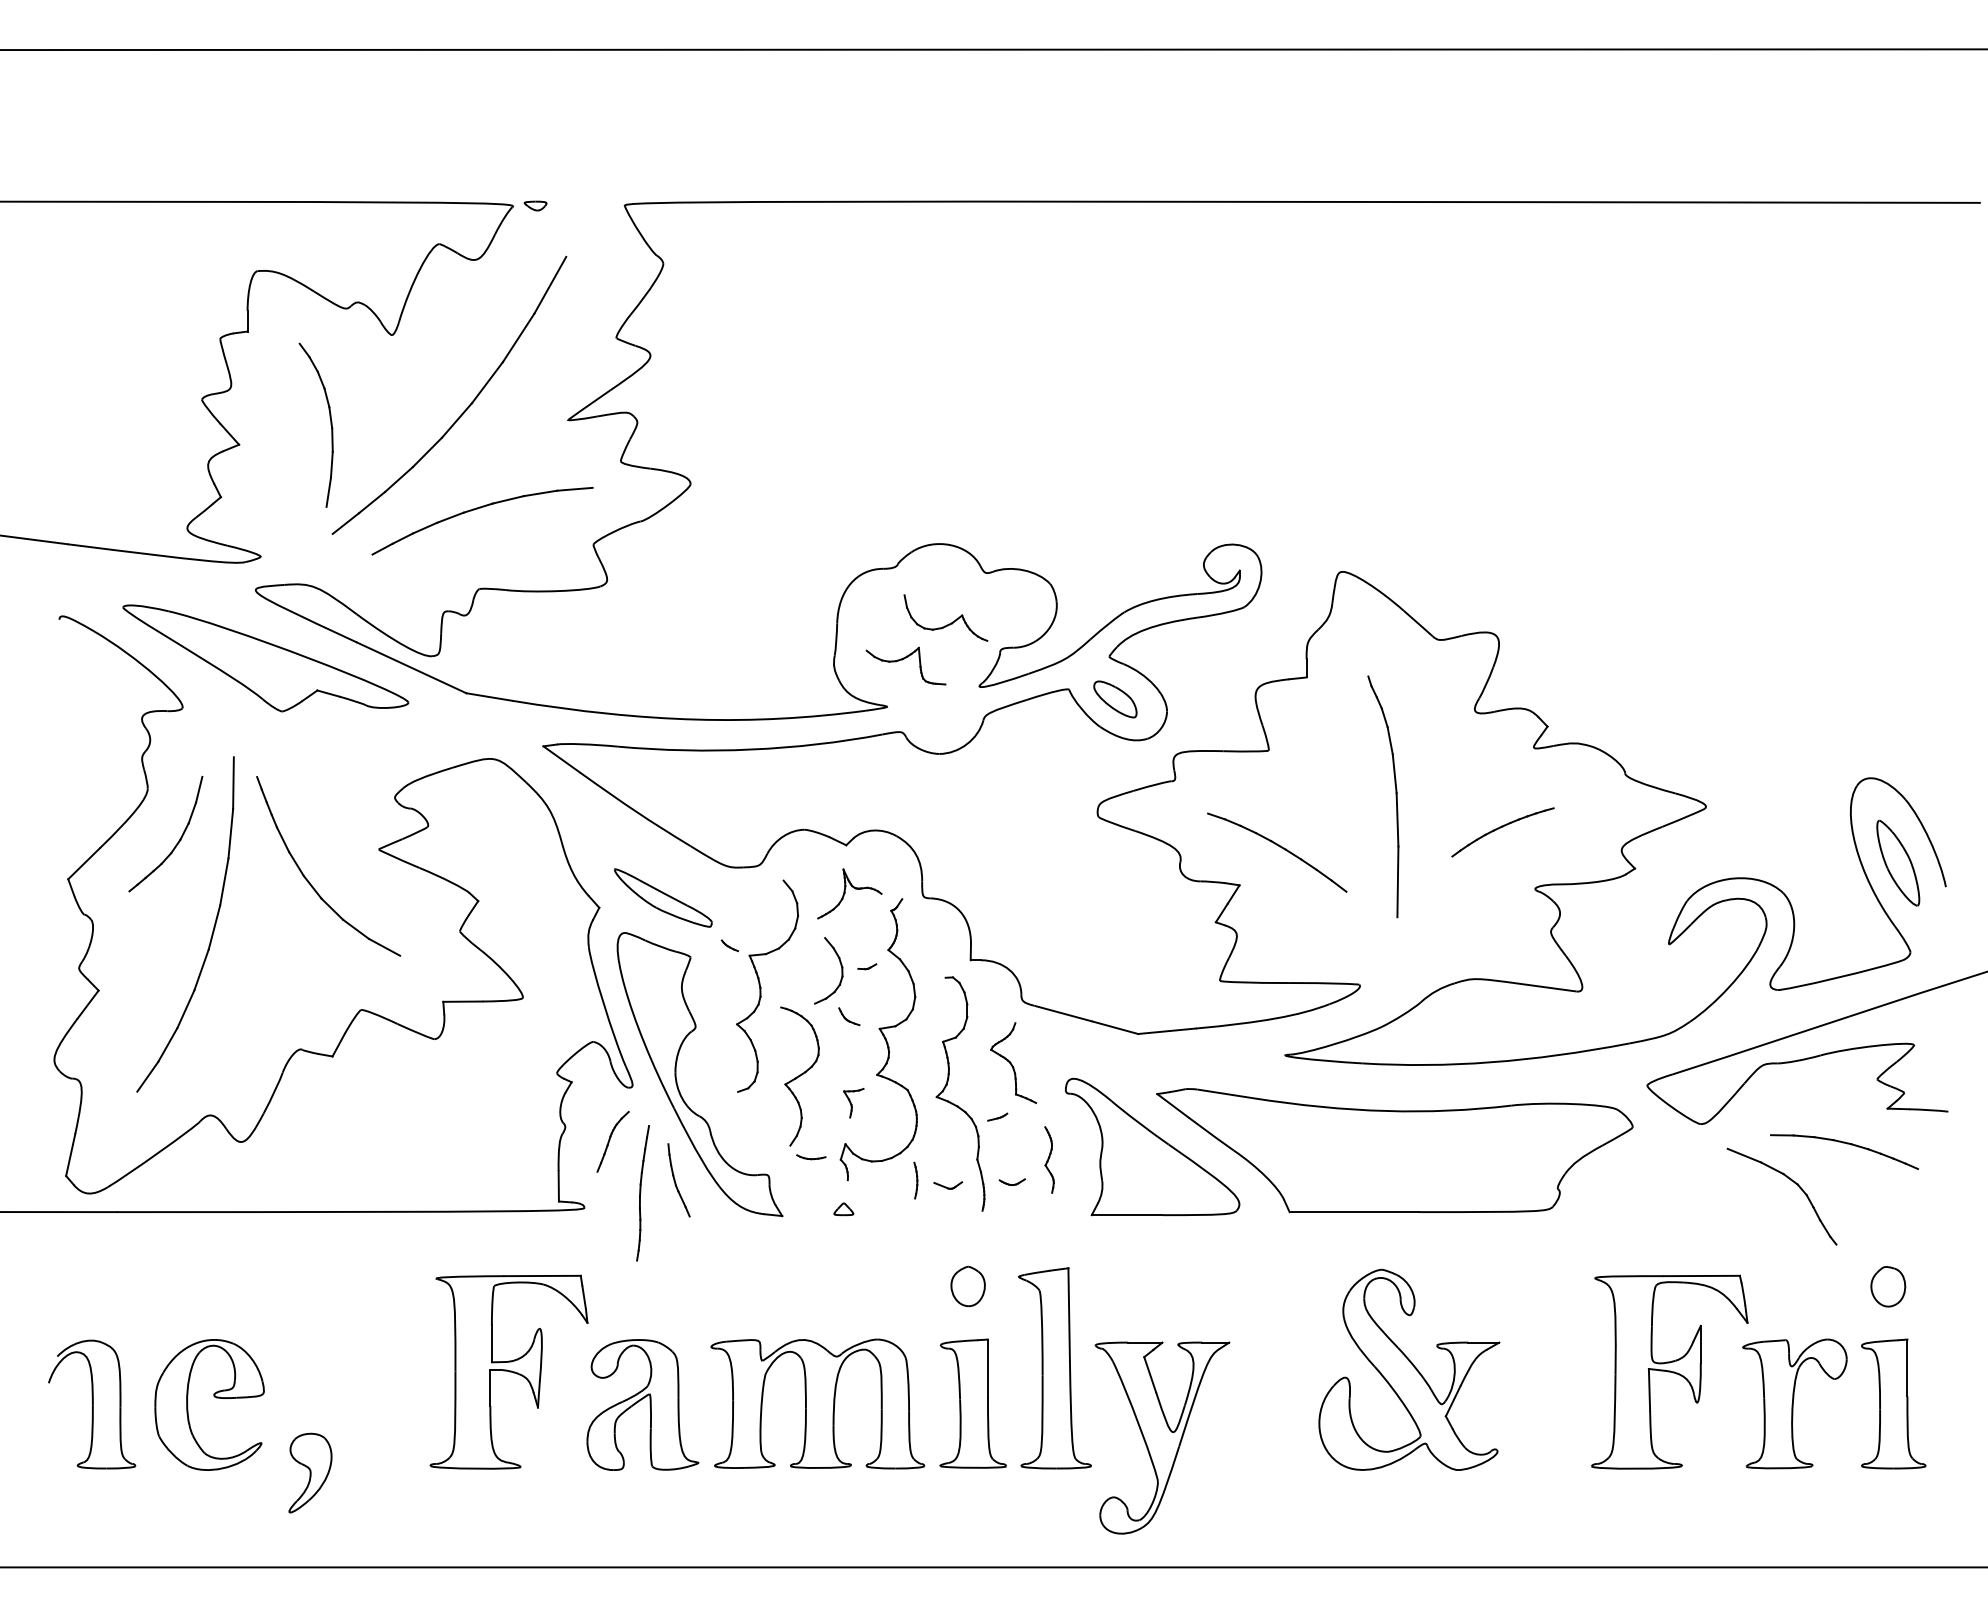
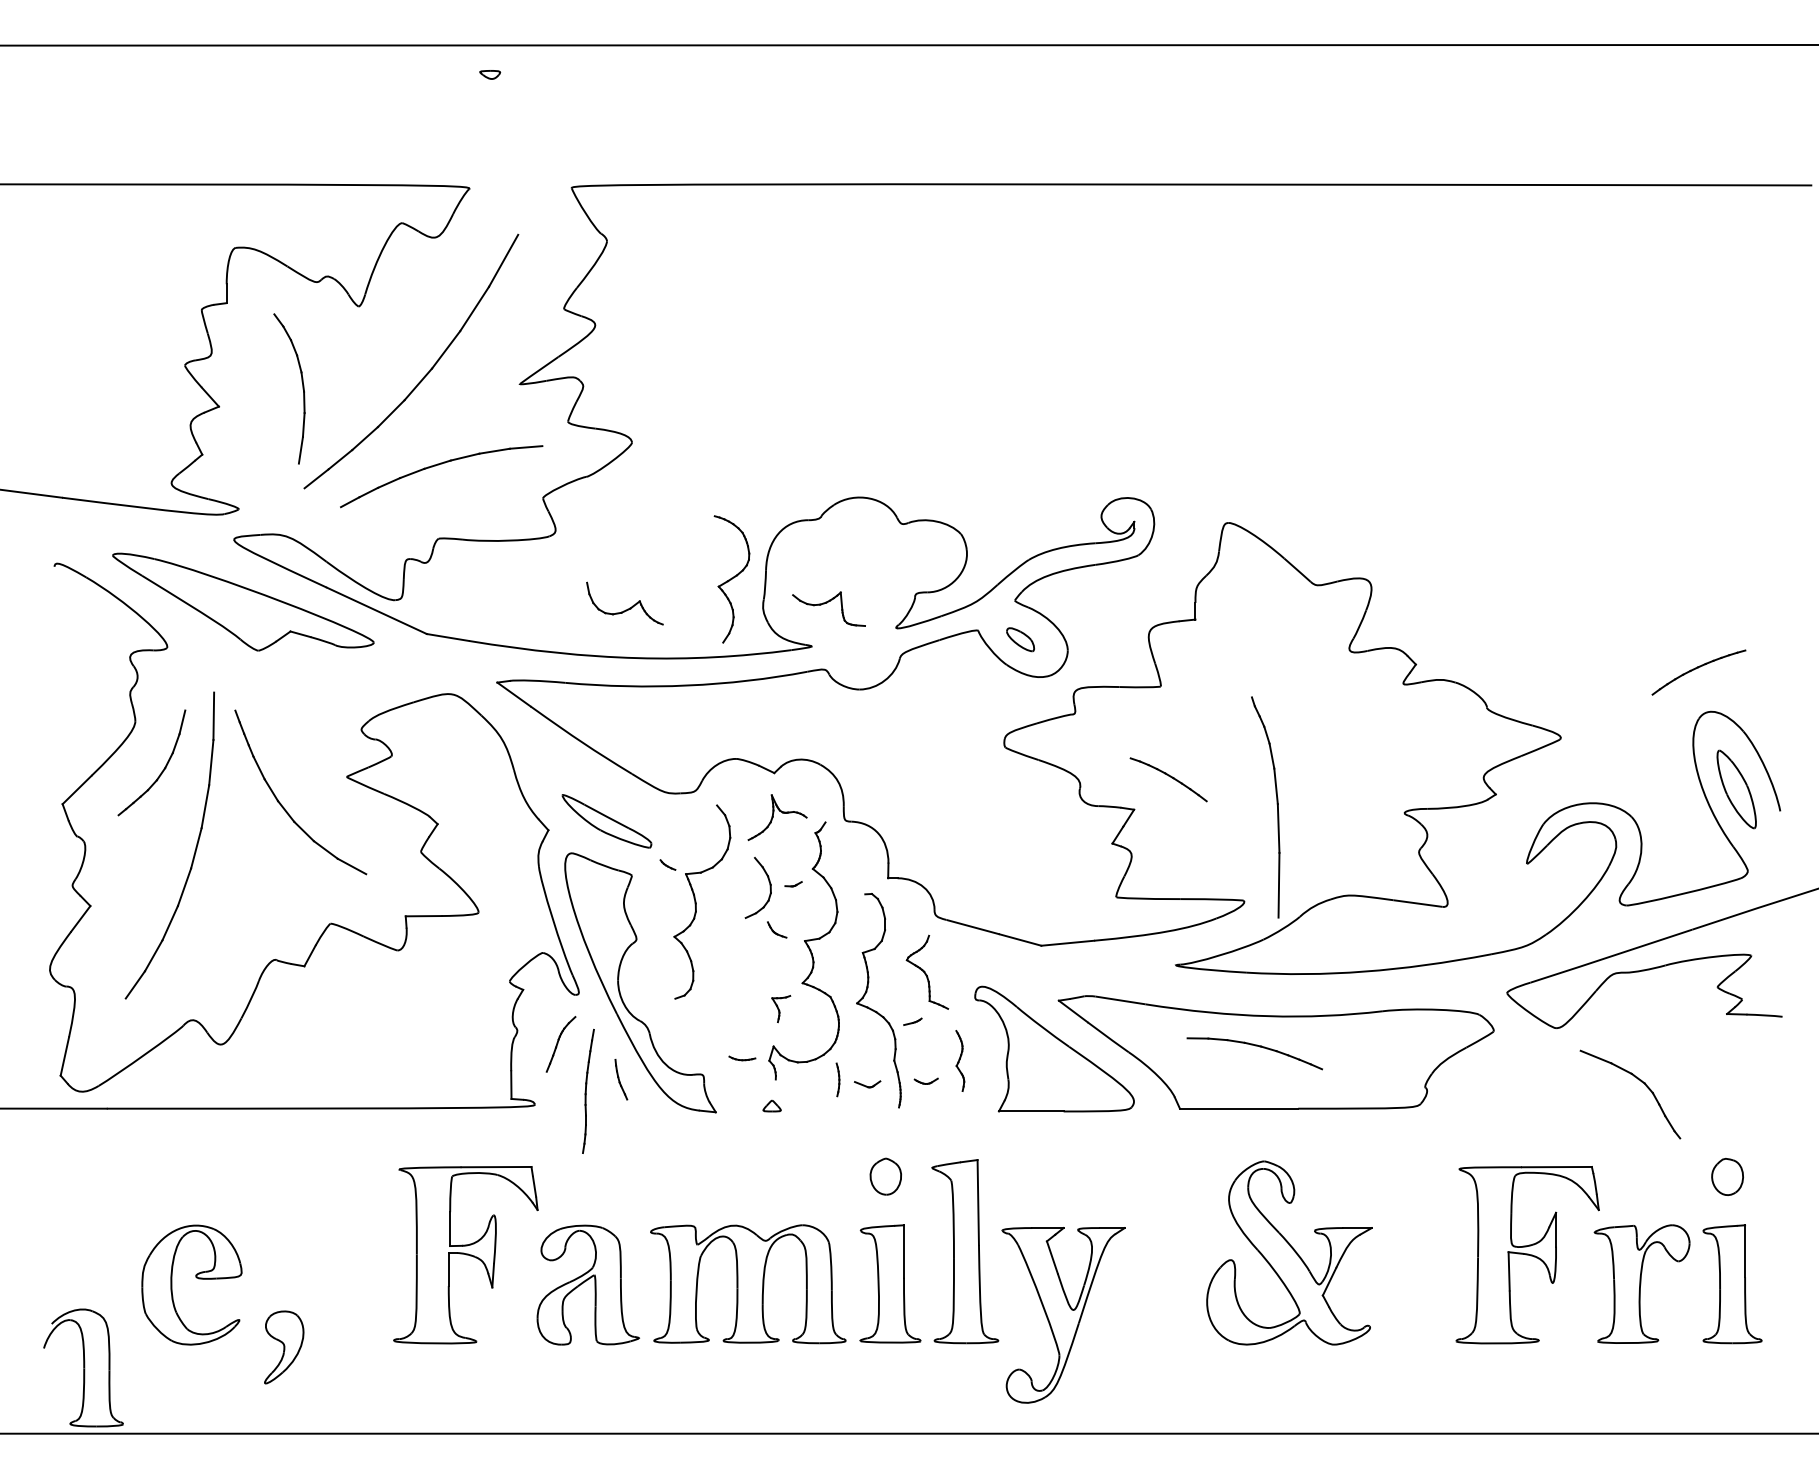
part: (535, 205) -> (490, 74), moved
part: (949, 623) -> (628, 608), moved
part: (1115, 699) -> (1020, 639), size x0.7
part: (1395, 796) -> (1276, 807), moved
part: (1502, 832) -> (1698, 672), moved
part: (1277, 852) -> (1168, 779), size x0.6
part: (799, 1076) -> (731, 579), moved
part: (1847, 1144) -> (1257, 1046), moved
part: (678, 1180) -> (620, 1079), size x0.6
part: (92, 1404) -> (83, 1367), moved

